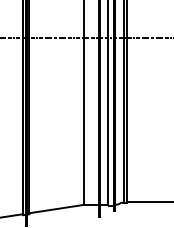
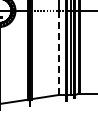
line: (84, 120) -> (59, 52), solid -> dashed

